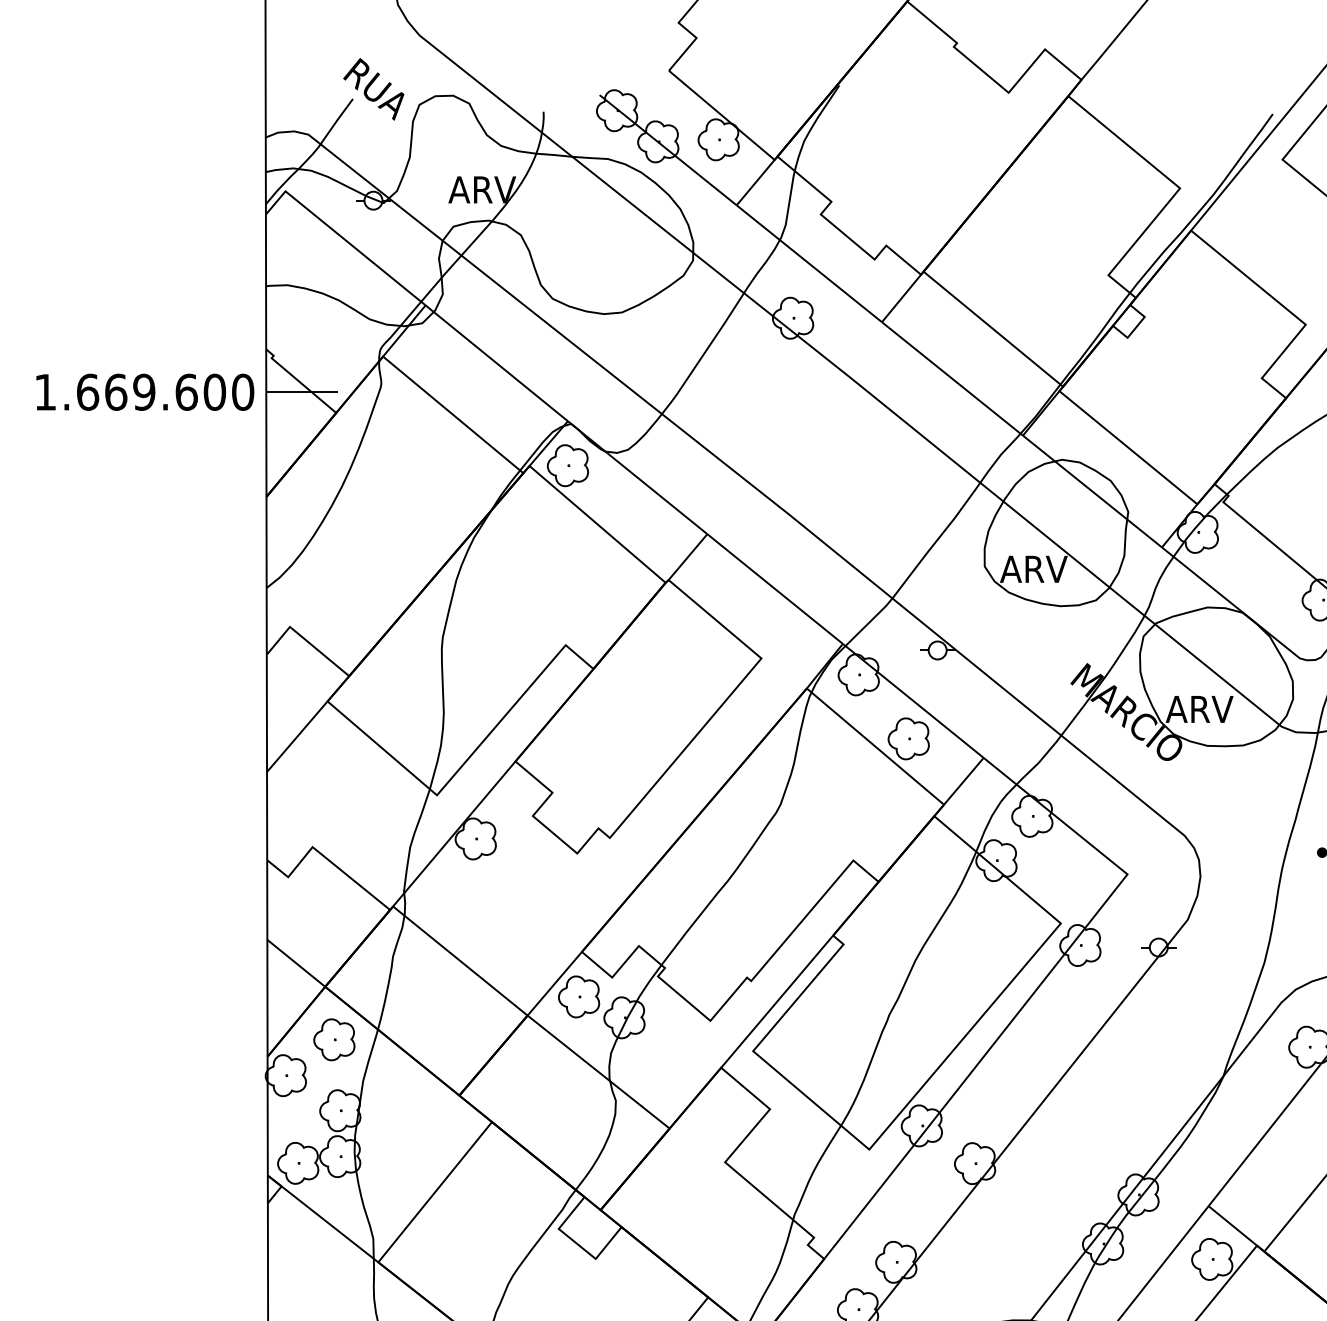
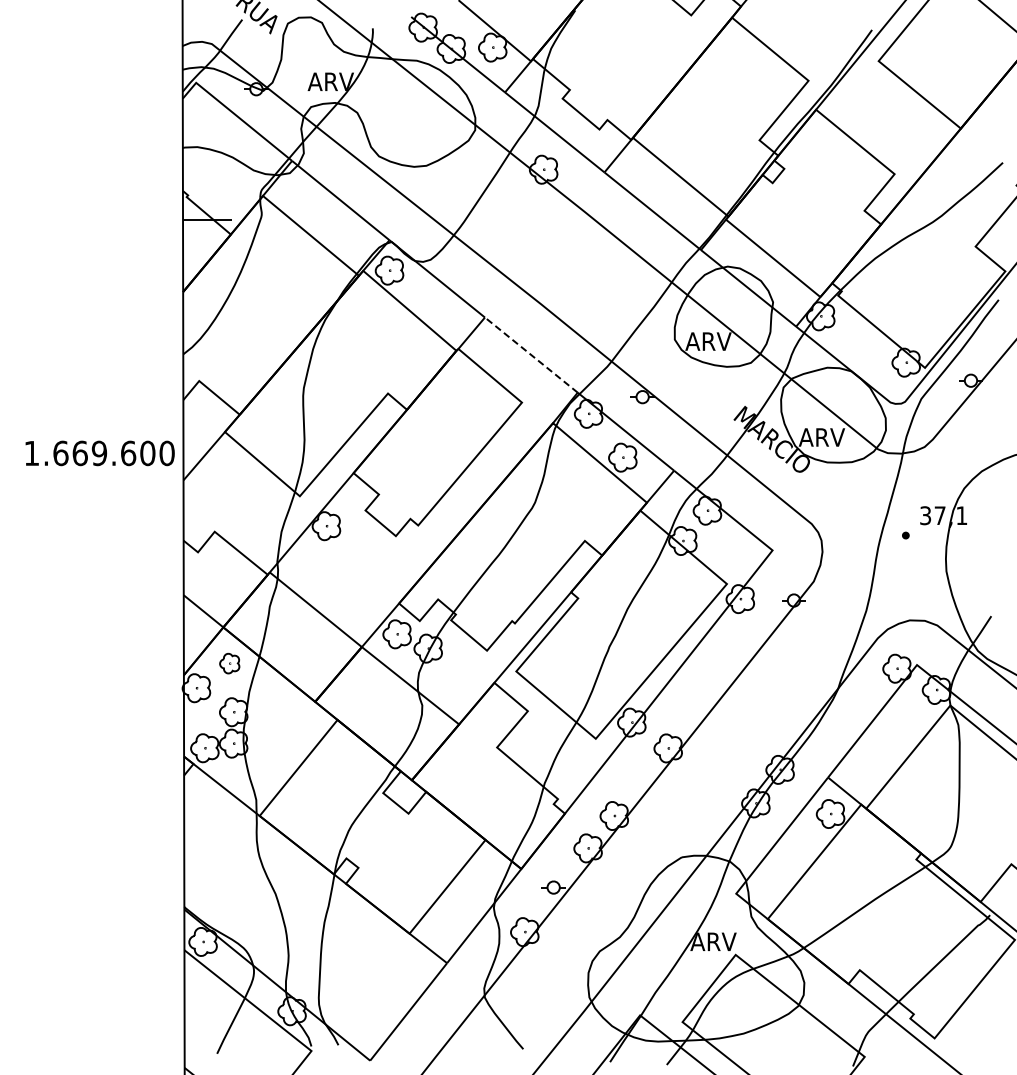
text: (144, 392) -> (99, 453), moved
line: (775, 589) -> (531, 355), solid -> dashed
part: (334, 1039) -> (229, 663), size x0.7

